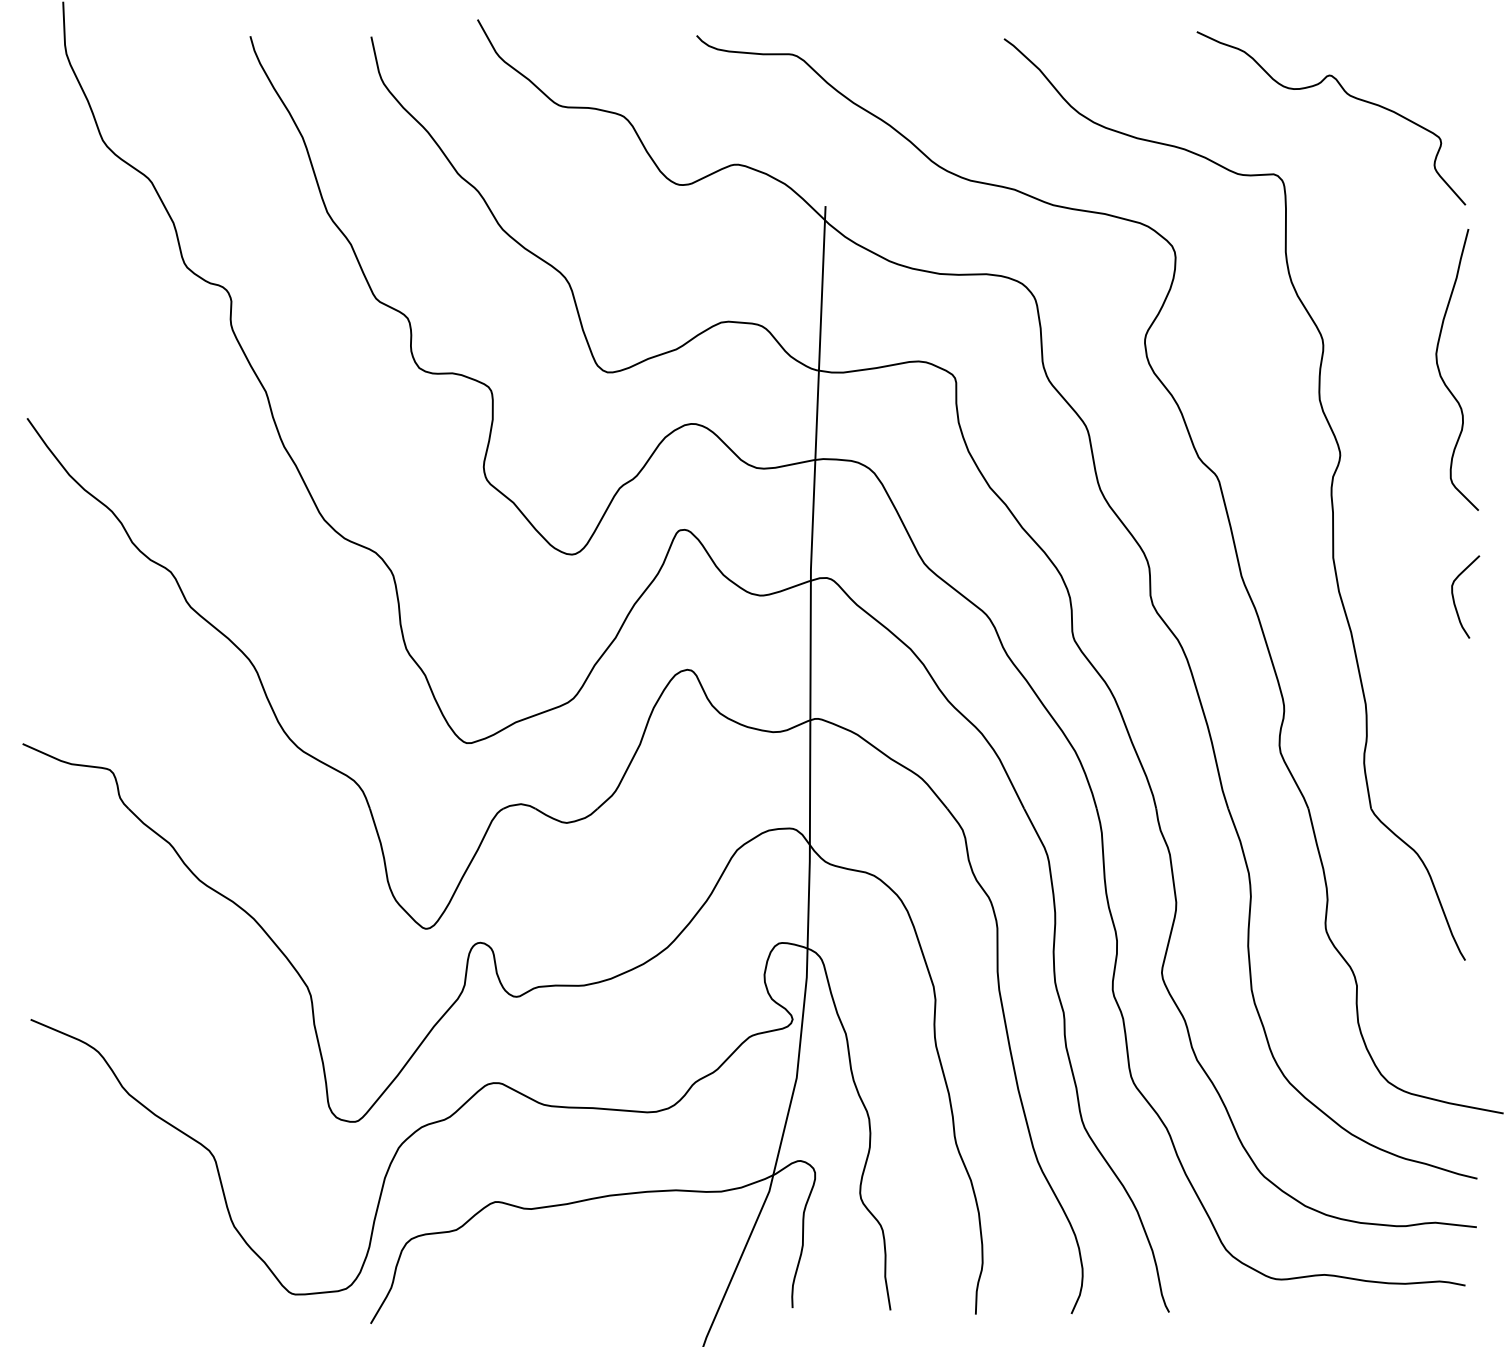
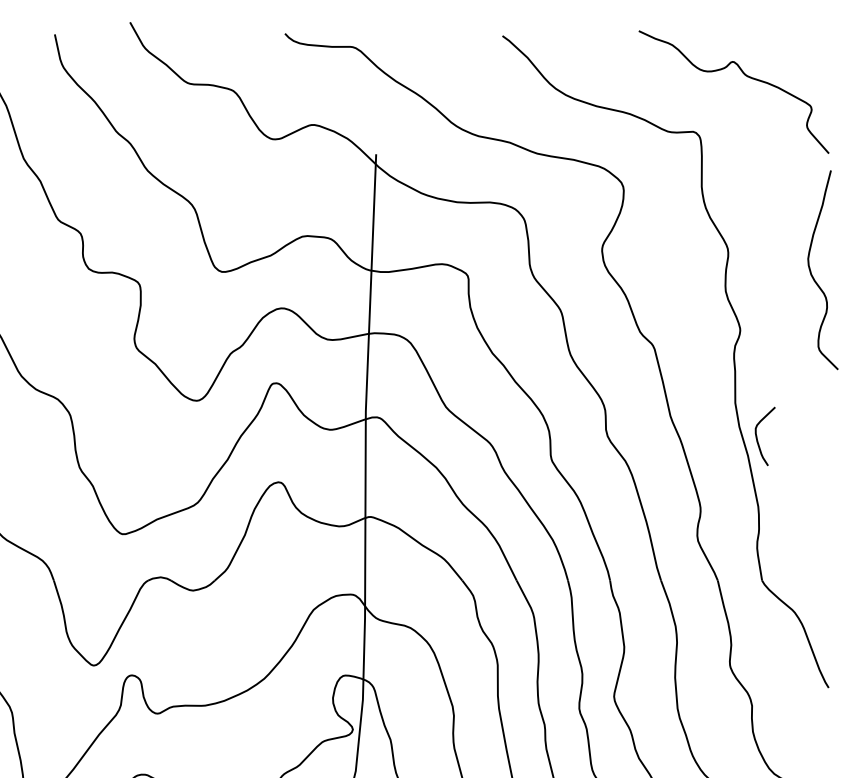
curve: (1454, 598) -> (757, 437), moved

